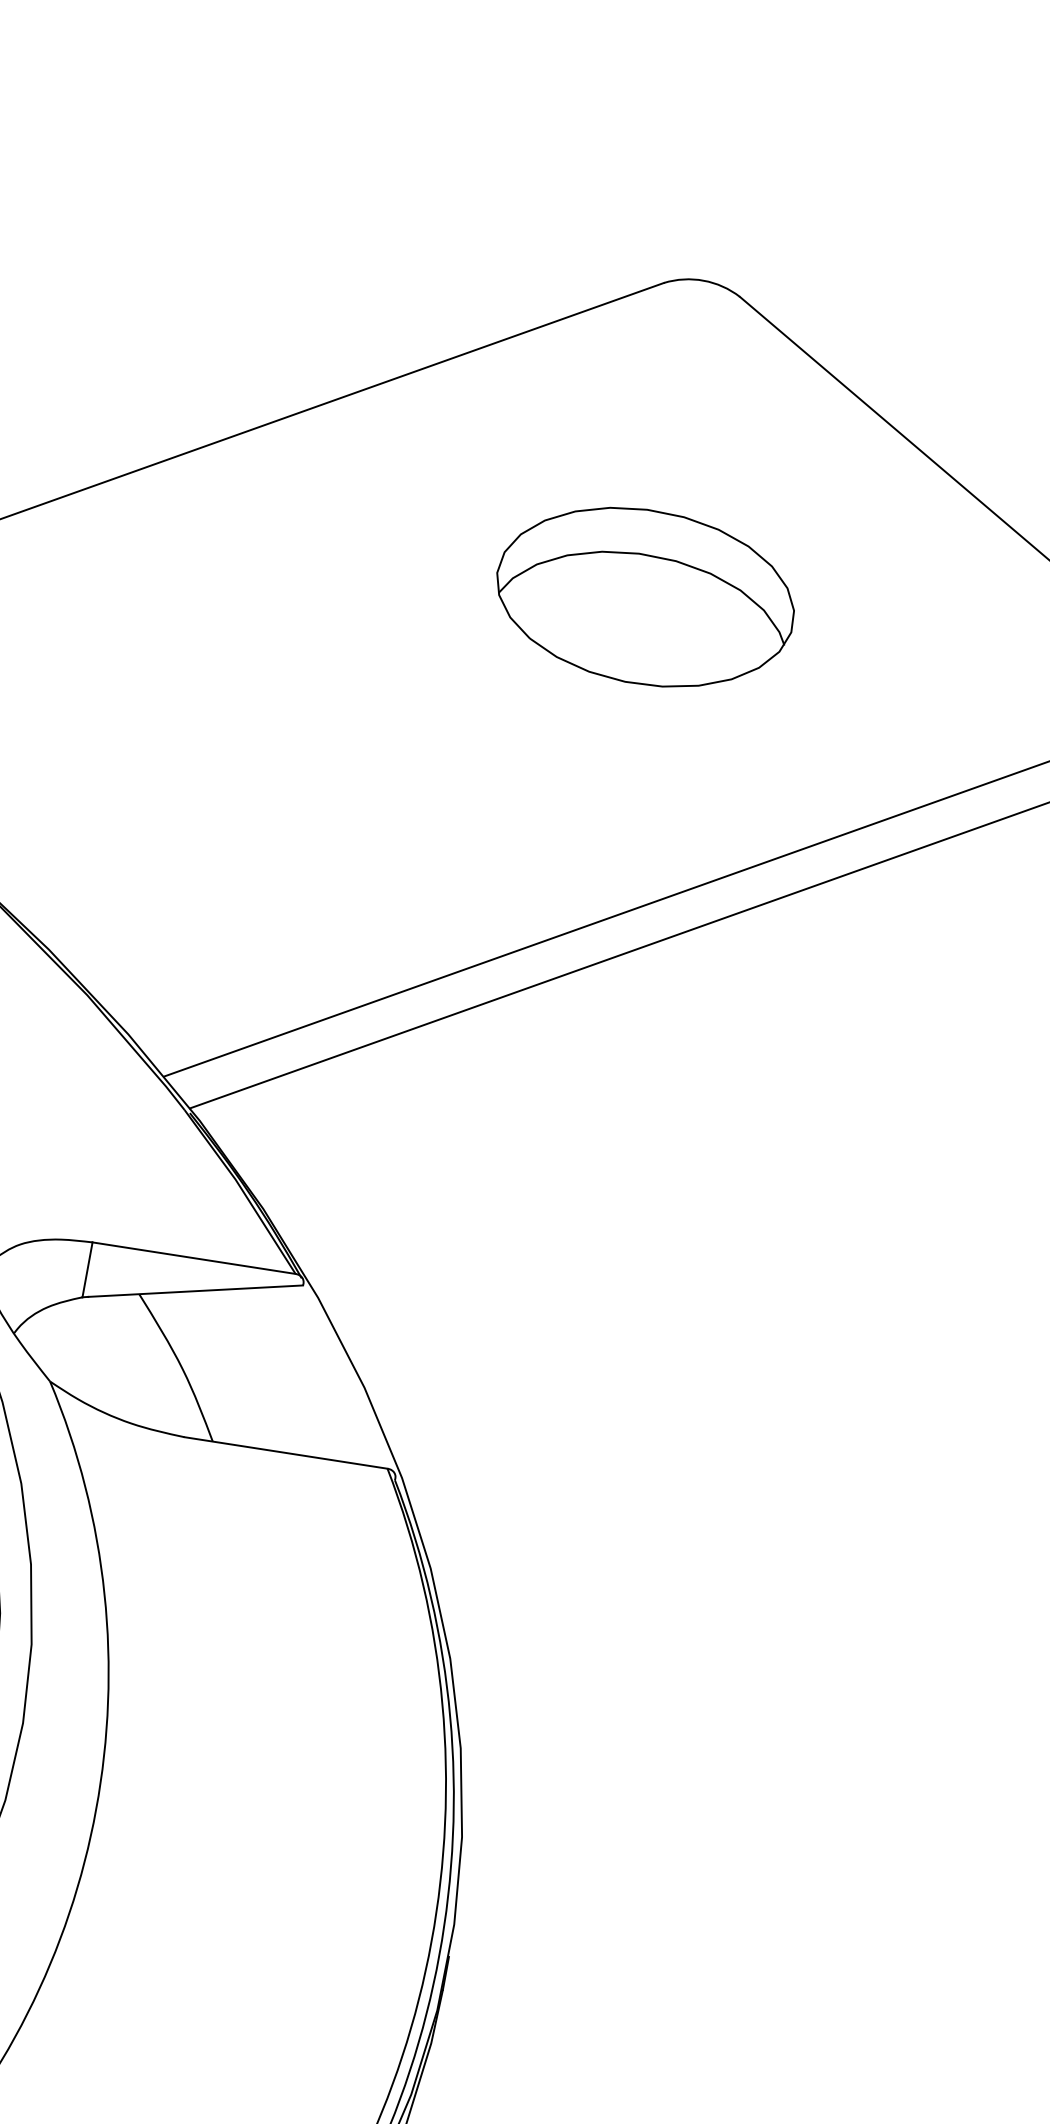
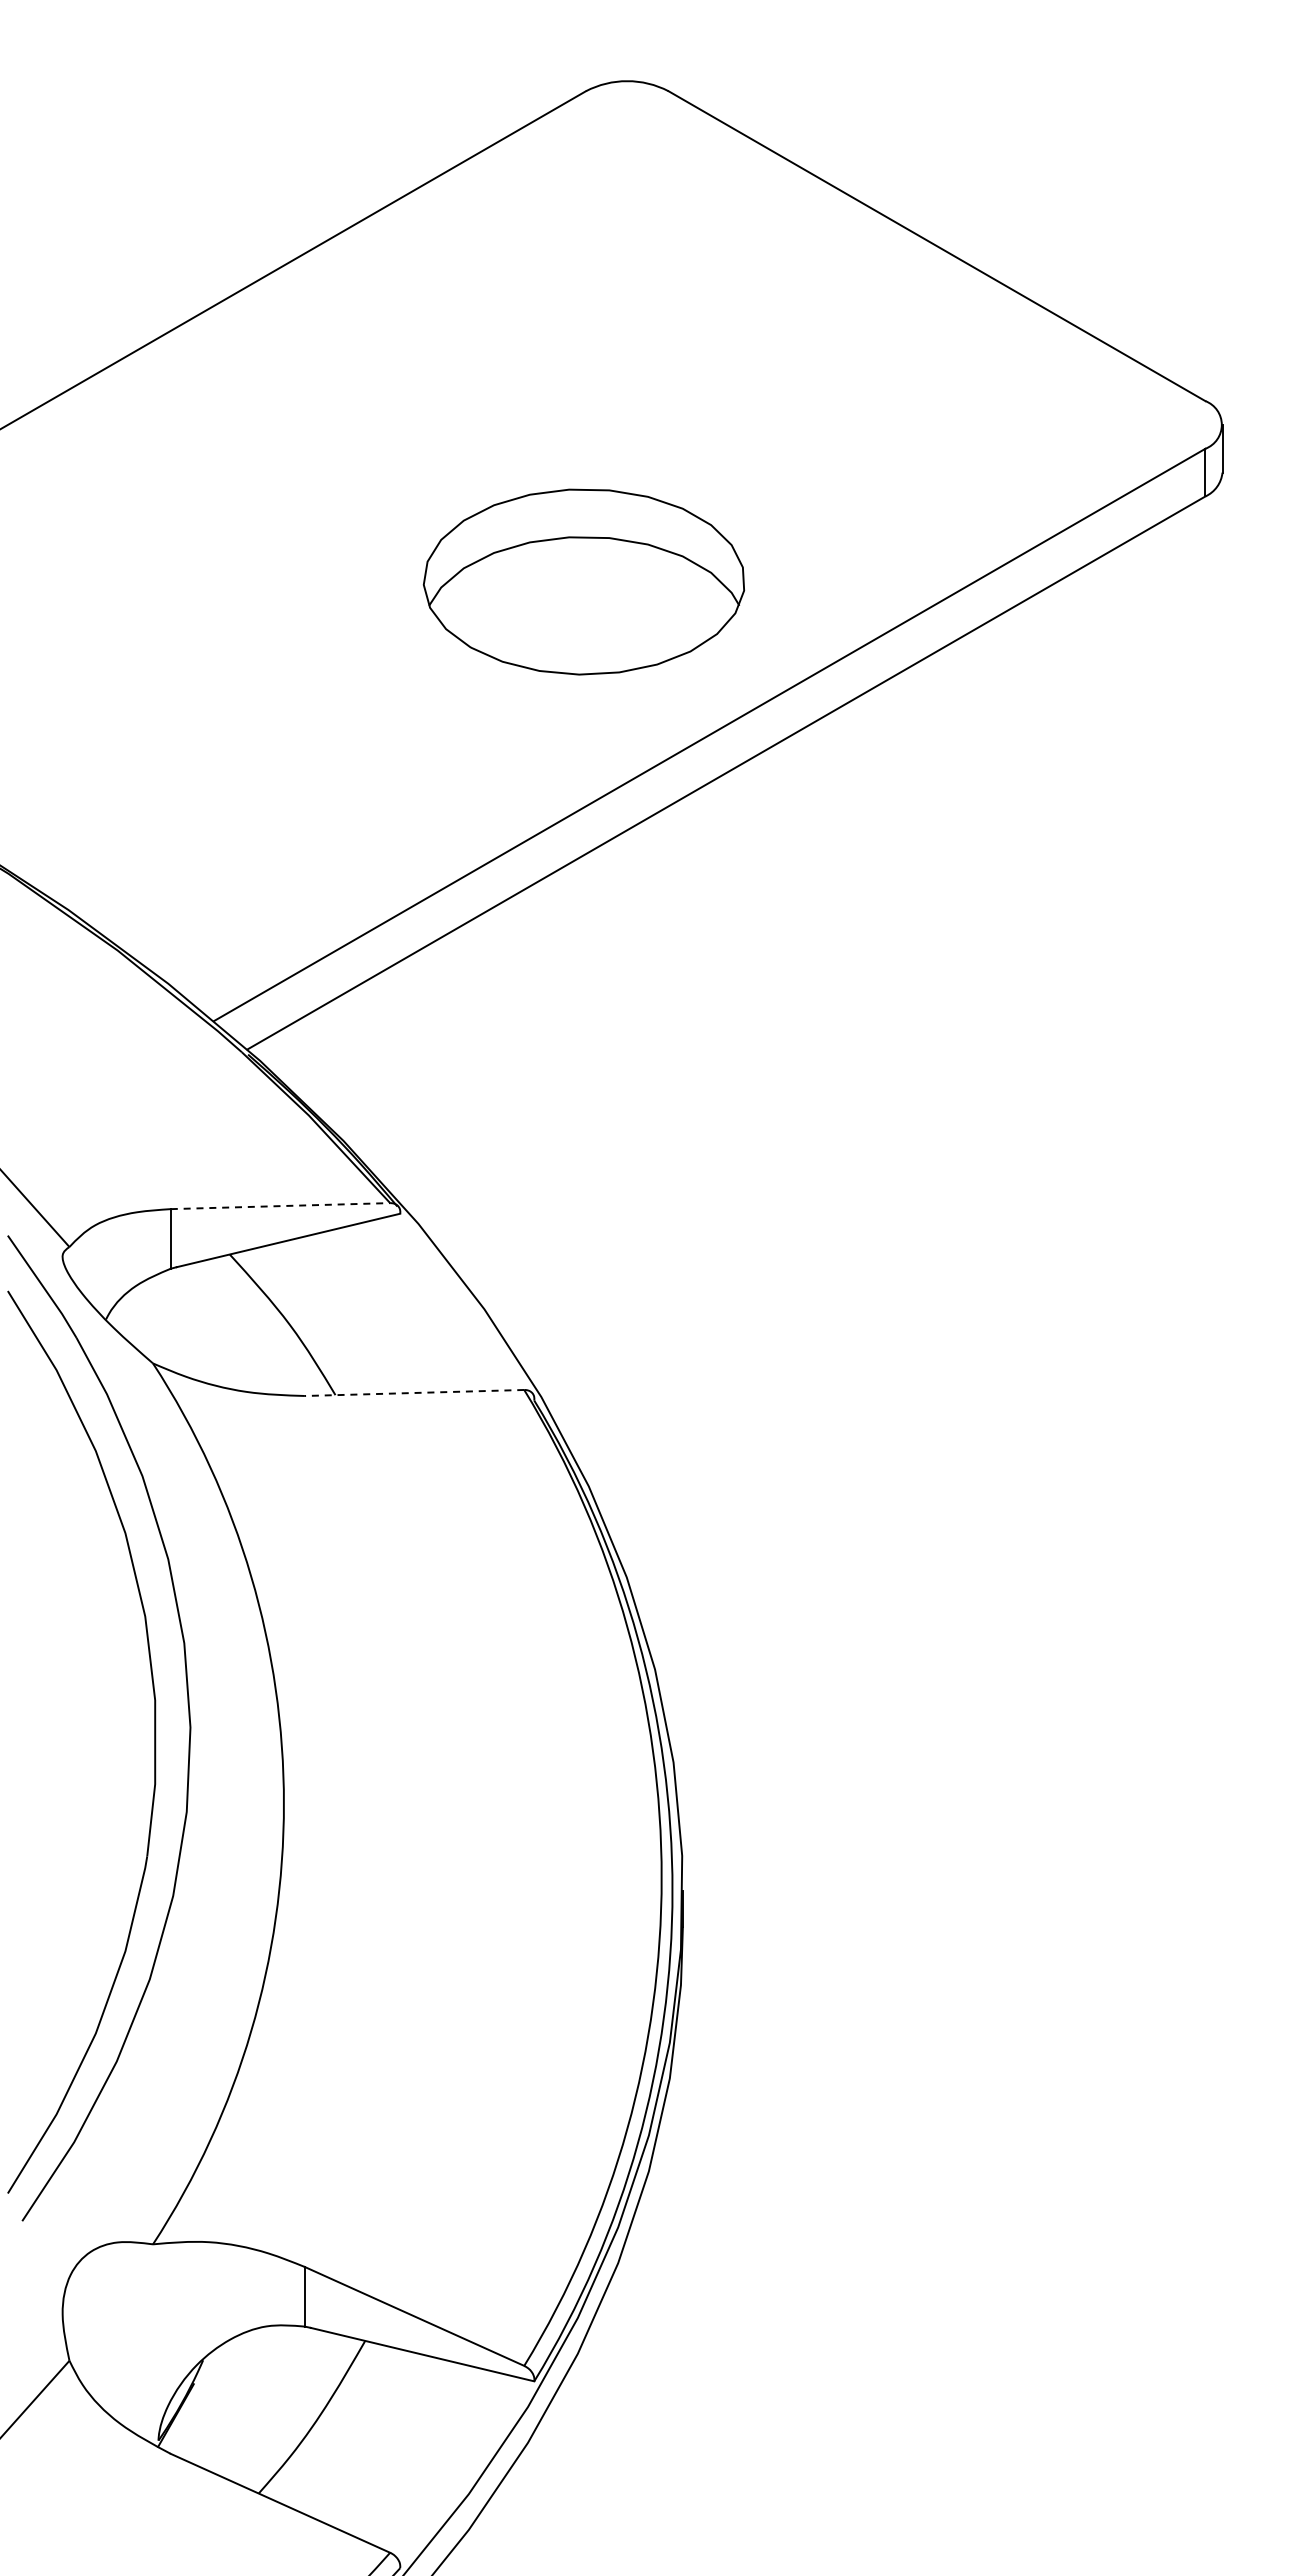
part: (644, 596) -> (583, 581), moved
line: (194, 1258) -> (280, 1206), solid -> dashed
line: (286, 1452) -> (414, 1392), solid -> dashed

